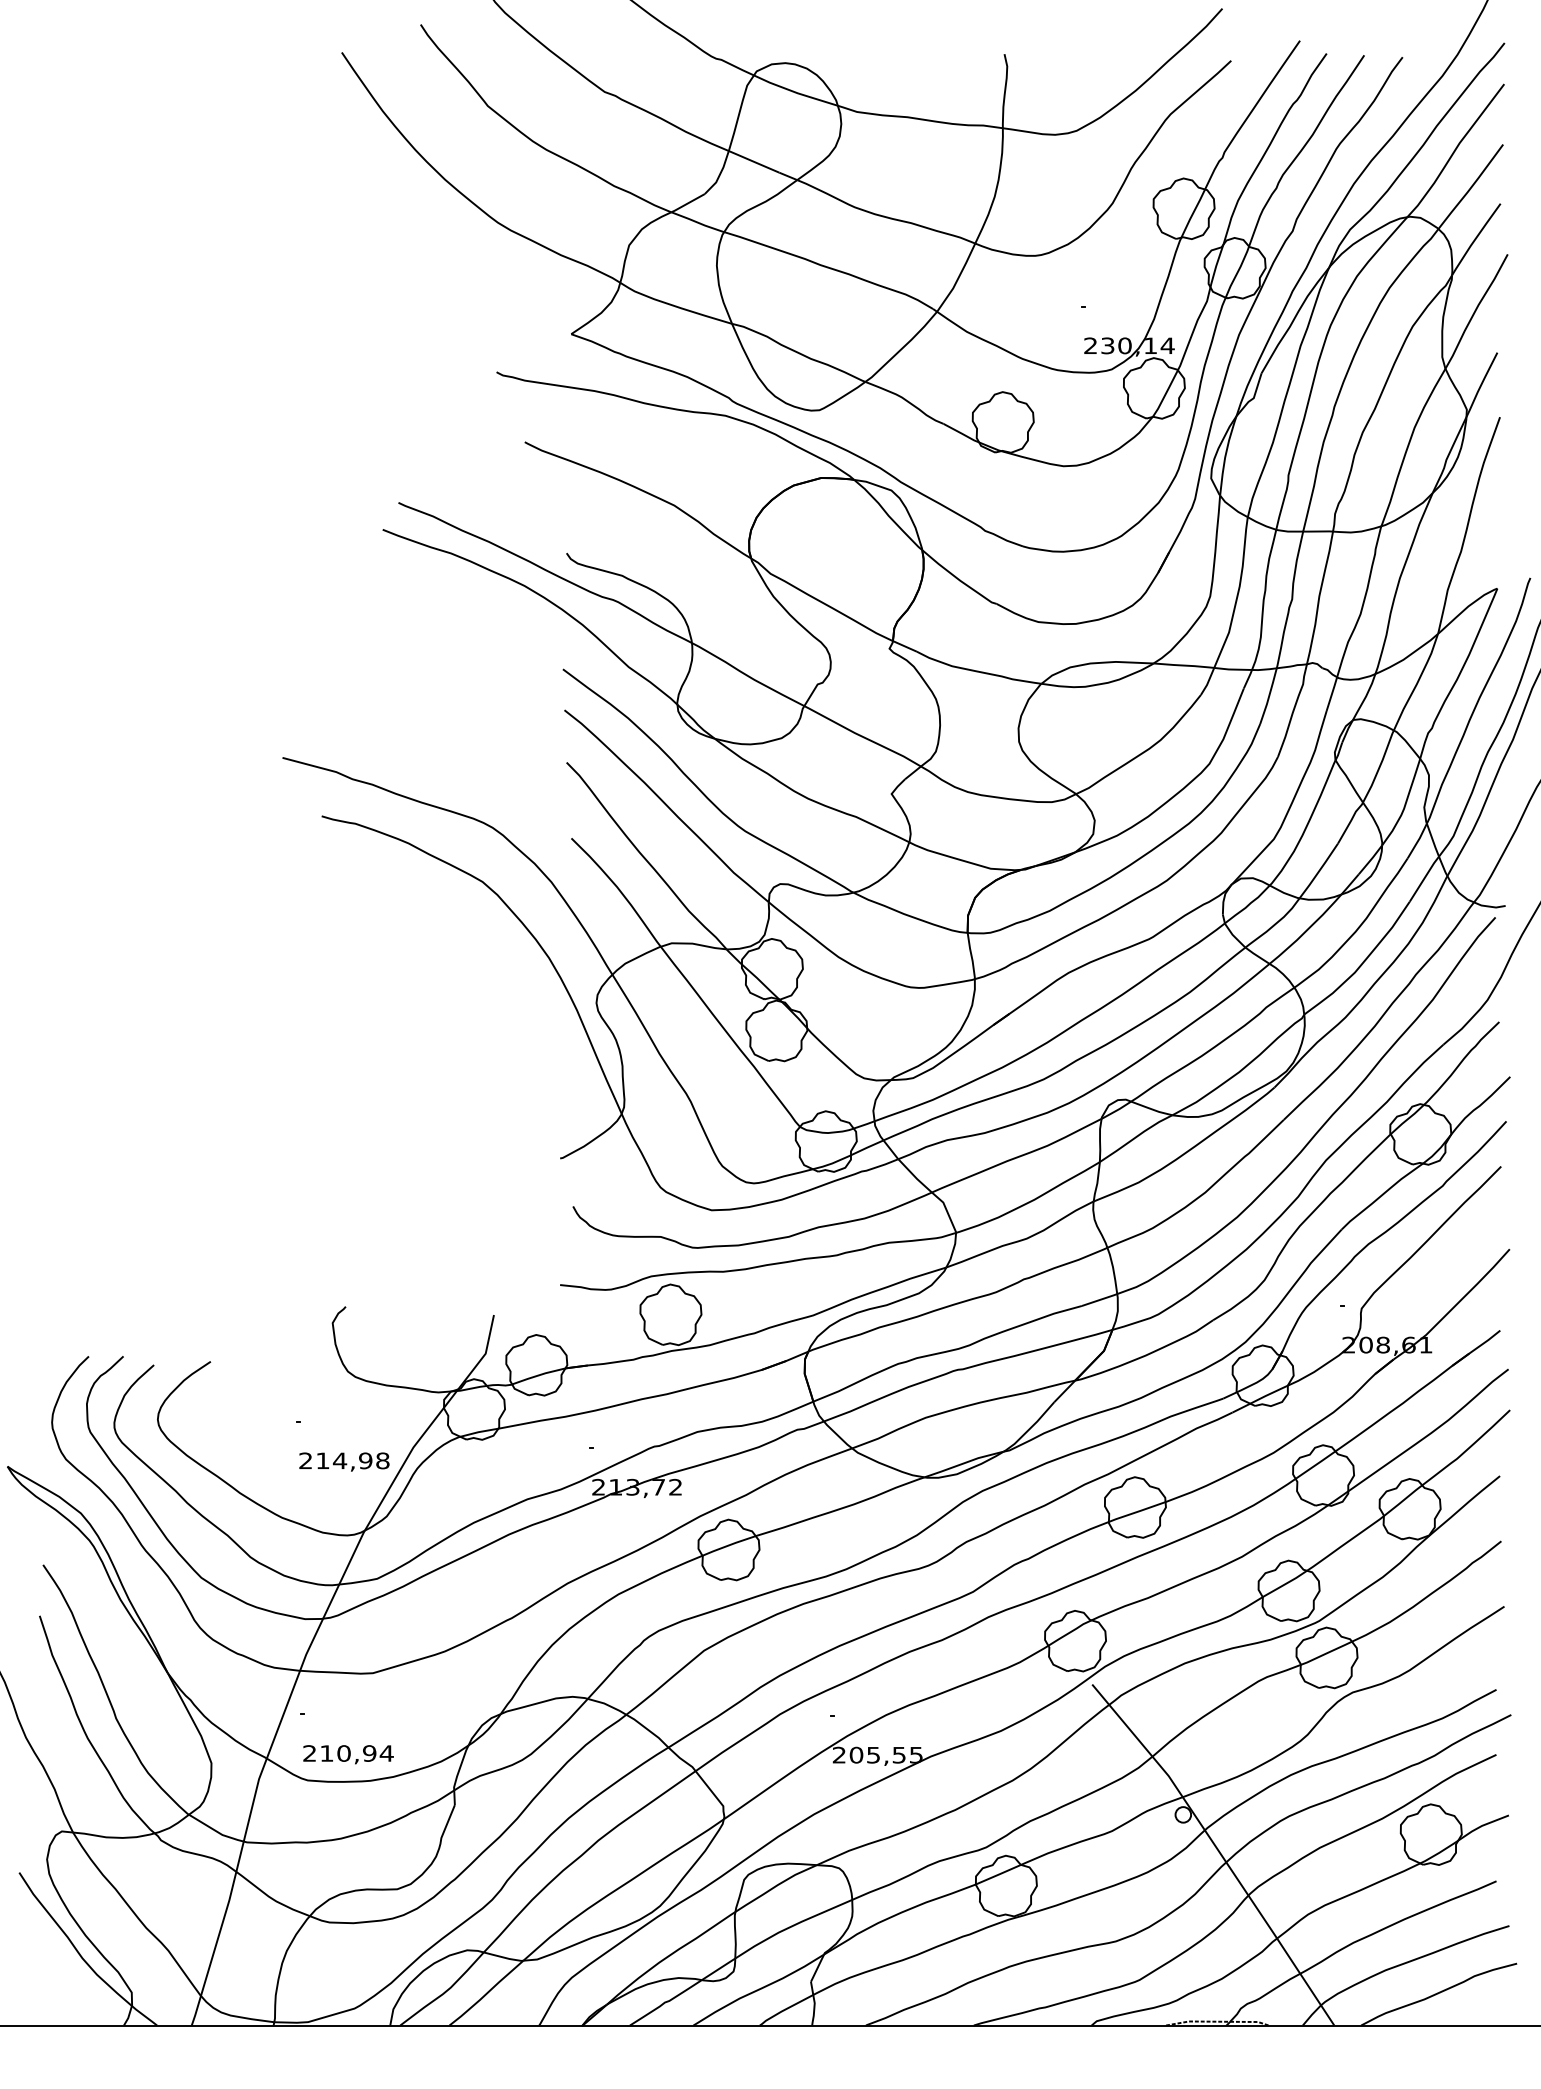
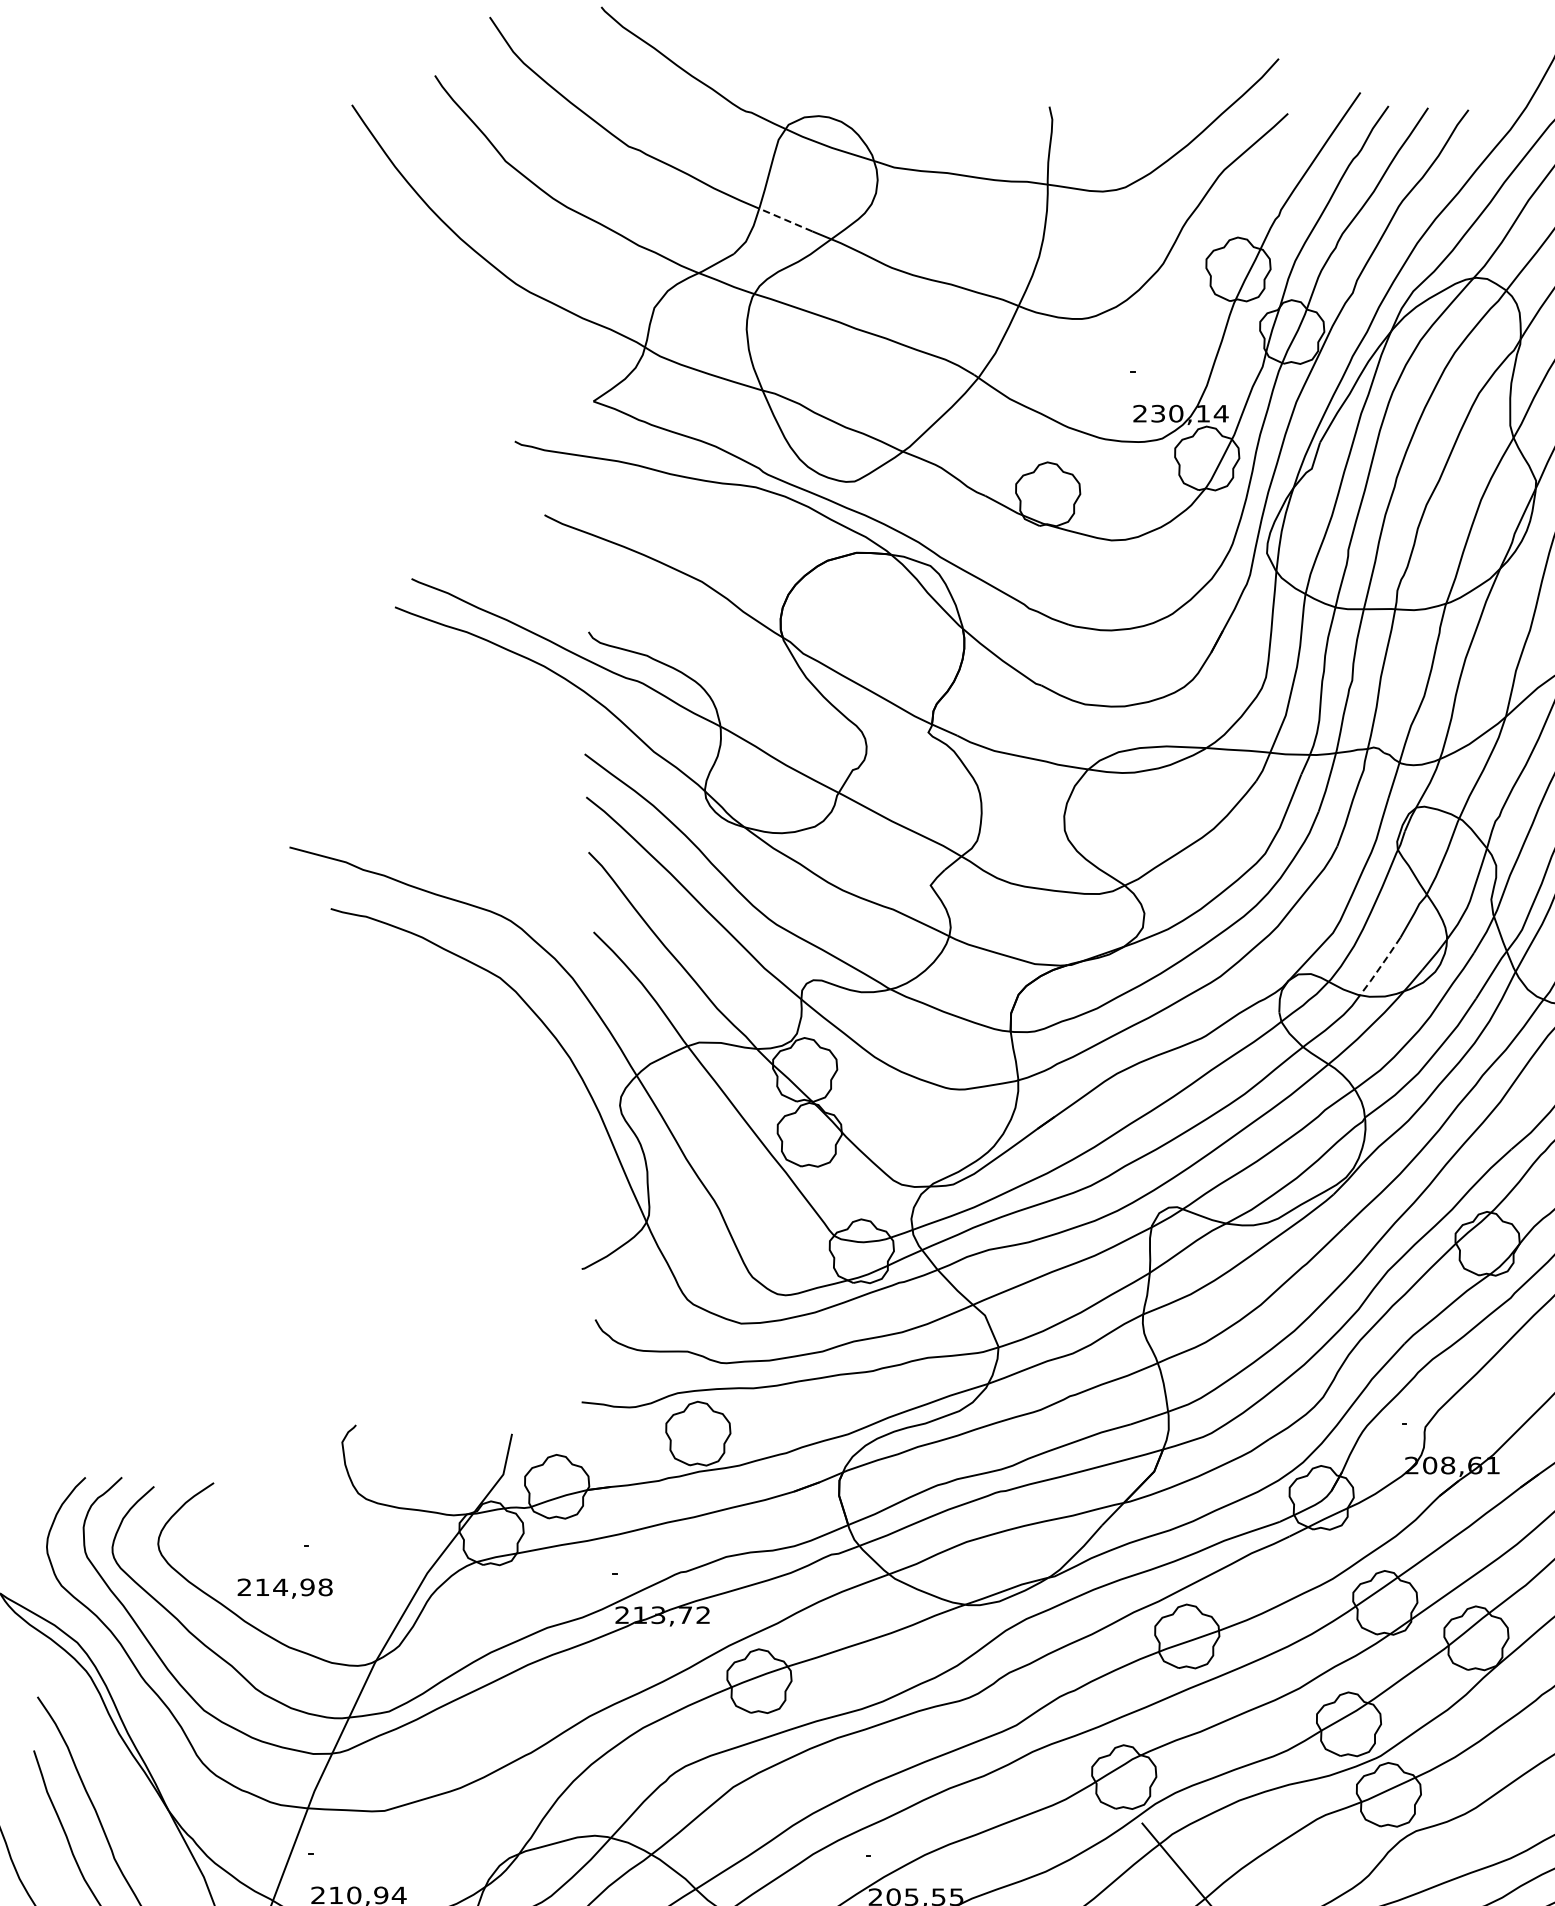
line: (753, 161) -> (785, 219), solid -> dashed
line: (1319, 871) -> (1381, 967), solid -> dashed
text: (344, 1461) -> (285, 1588), moved

